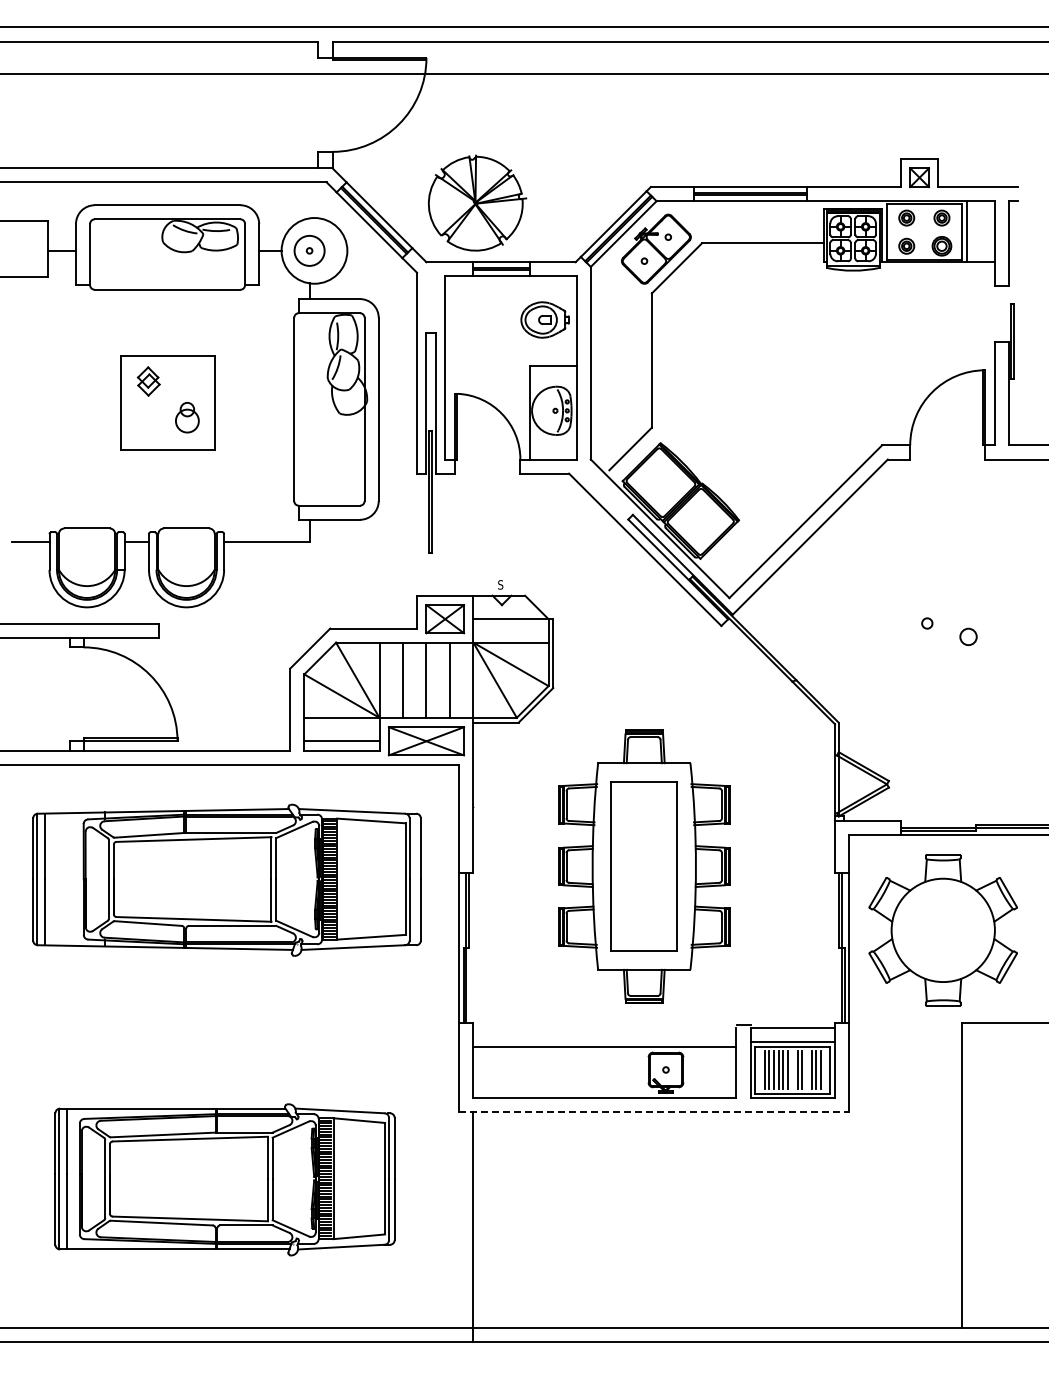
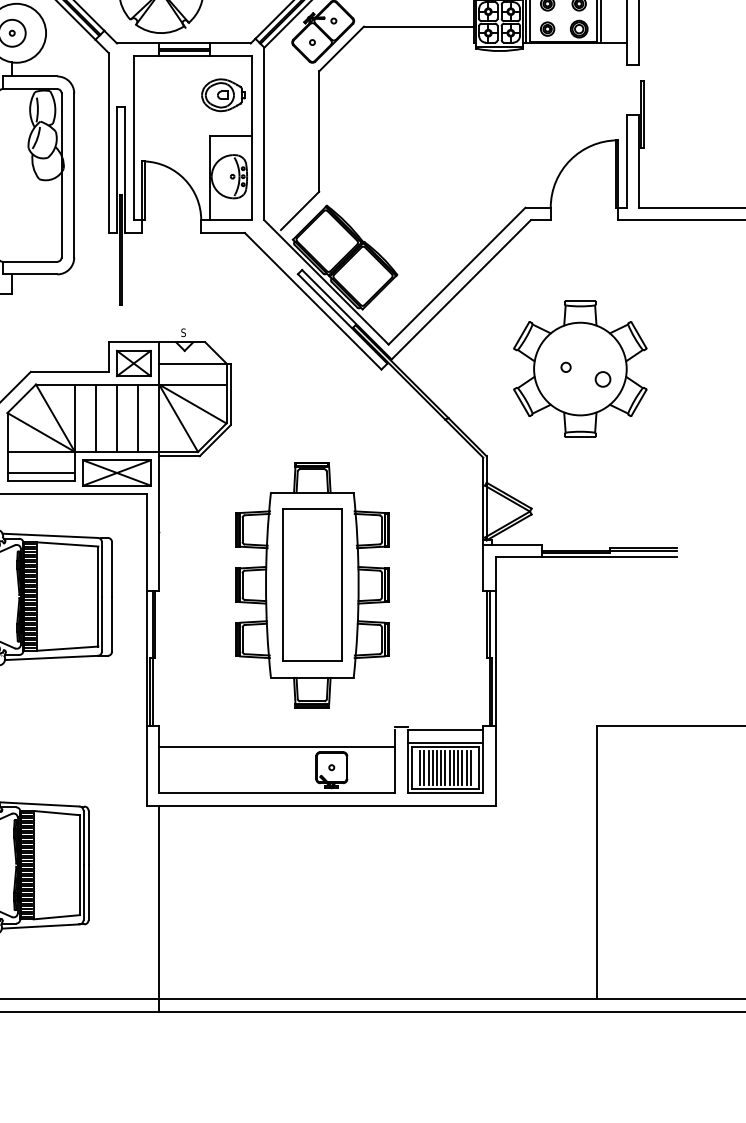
part: (942, 930) -> (579, 369), moved
line: (792, 1069) -> (445, 767), added
line: (806, 1069) -> (457, 767), added
line: (654, 1112) -> (321, 805), dashed -> solid

